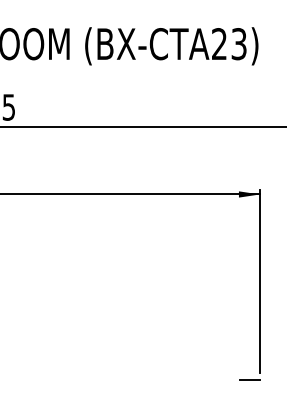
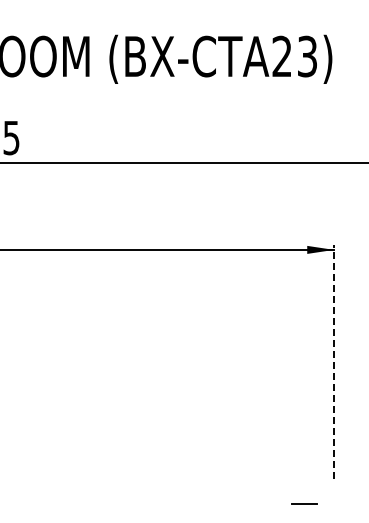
line: (260, 281) -> (334, 361), solid -> dashed
line: (250, 379) -> (304, 503), moved

